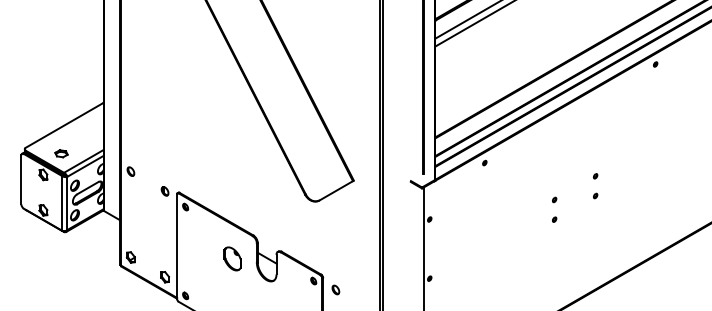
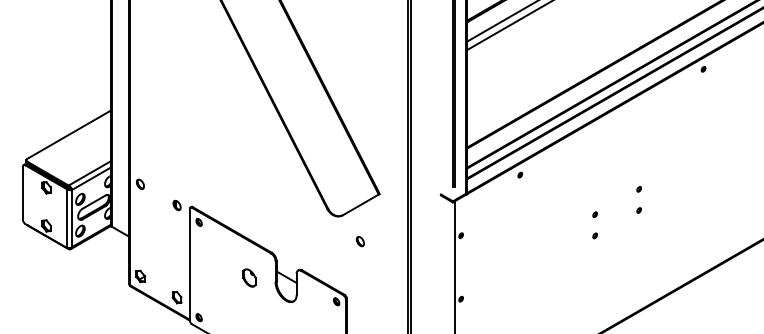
part: (61, 153) -> (65, 164), removed
part: (232, 258) -> (249, 277), size x0.7
part: (335, 289) -> (359, 241), moved

